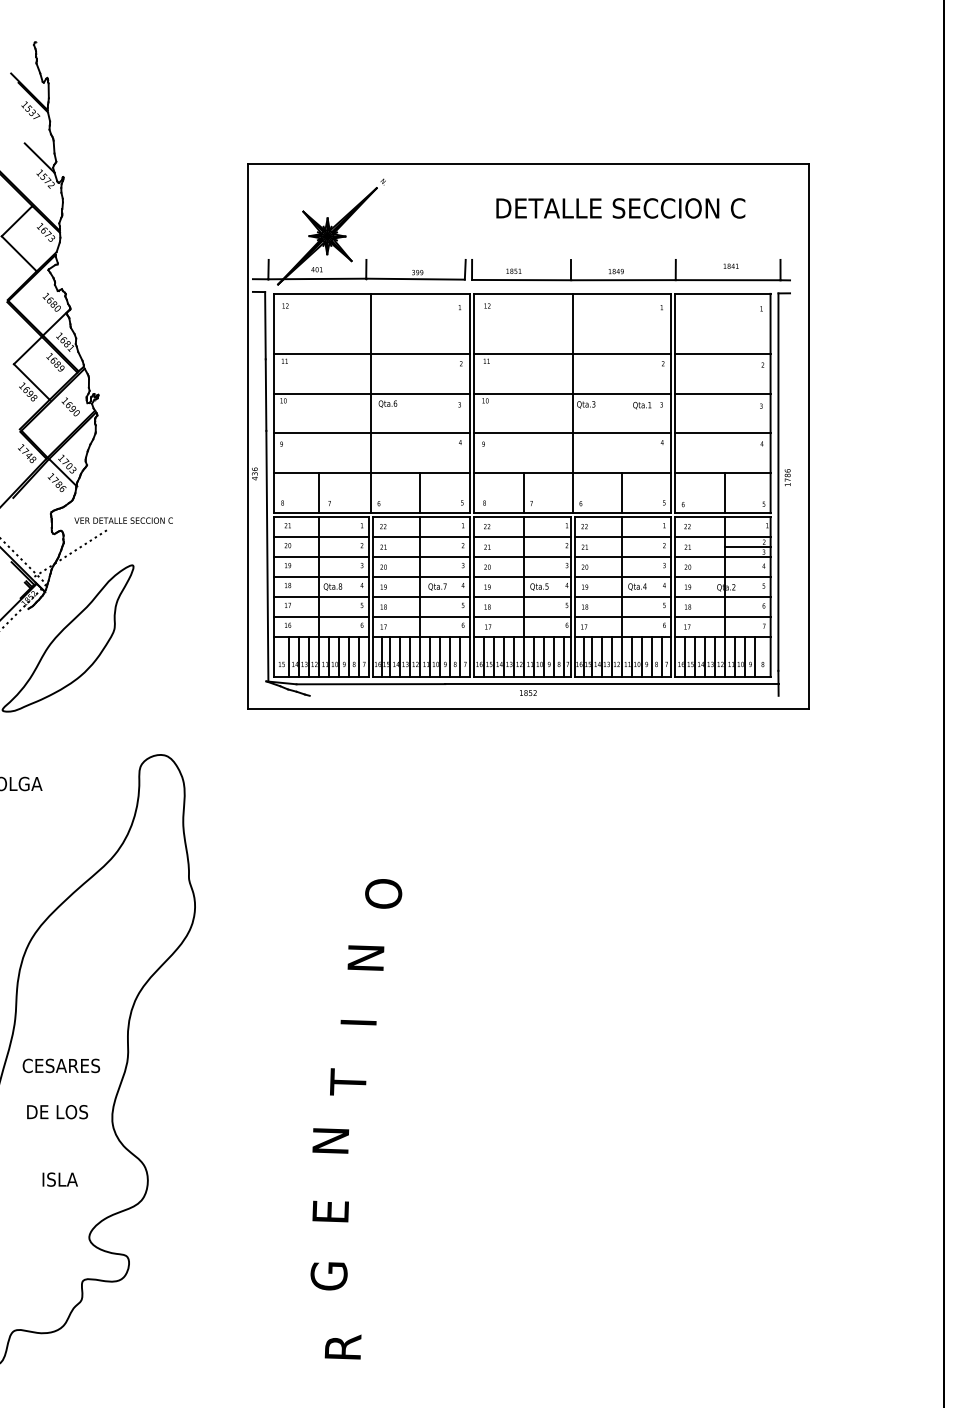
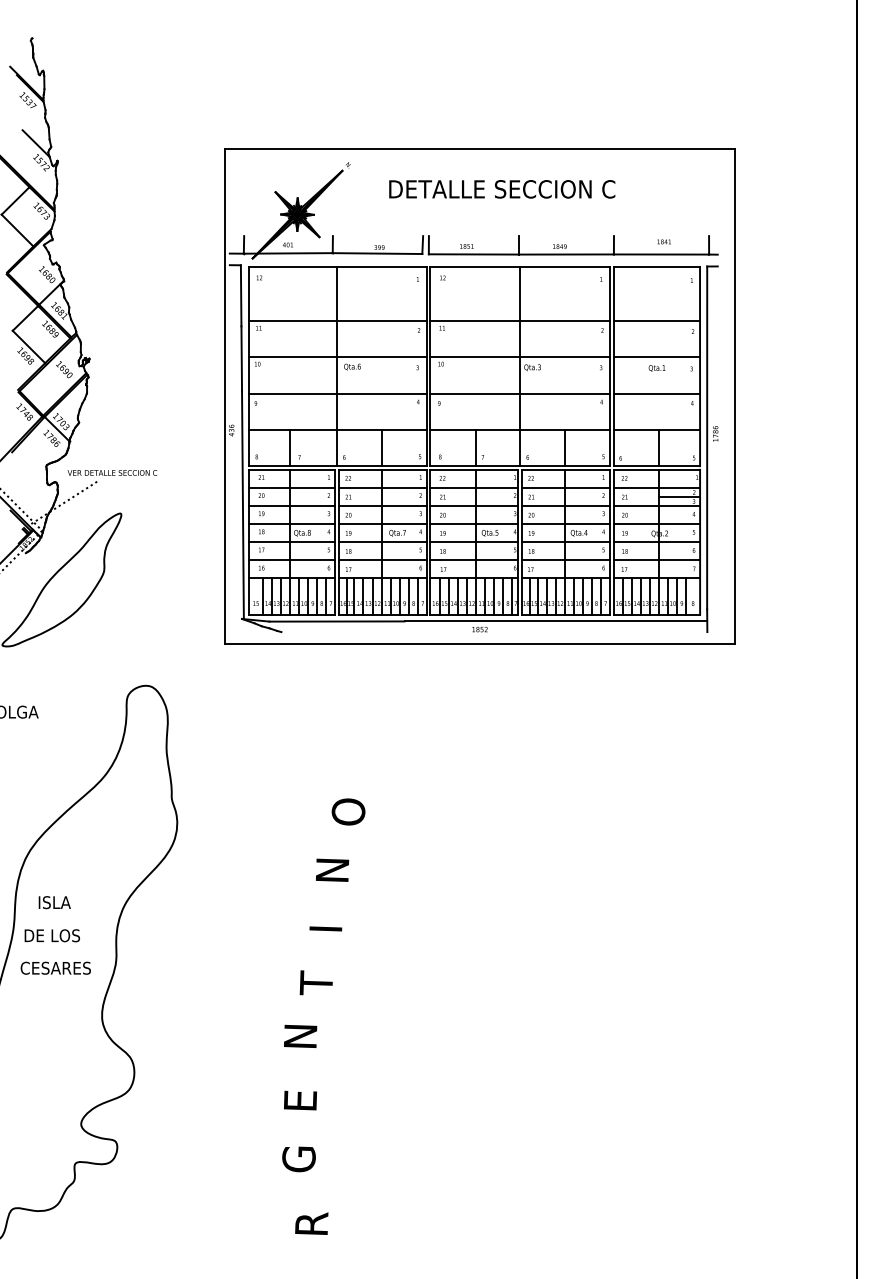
text: (620, 208) -> (501, 189), moved
text: (642, 405) -> (657, 368), moved
text: (57, 1112) -> (52, 936), moved
text: (59, 1179) -> (54, 902), moved

